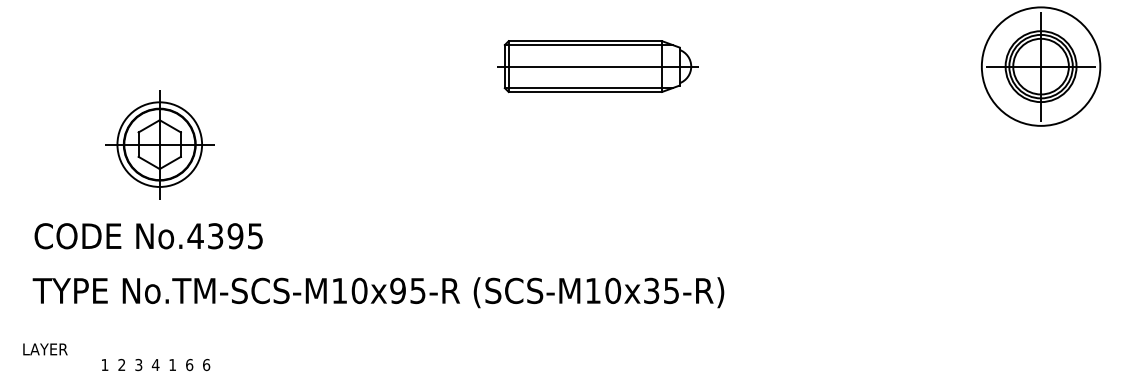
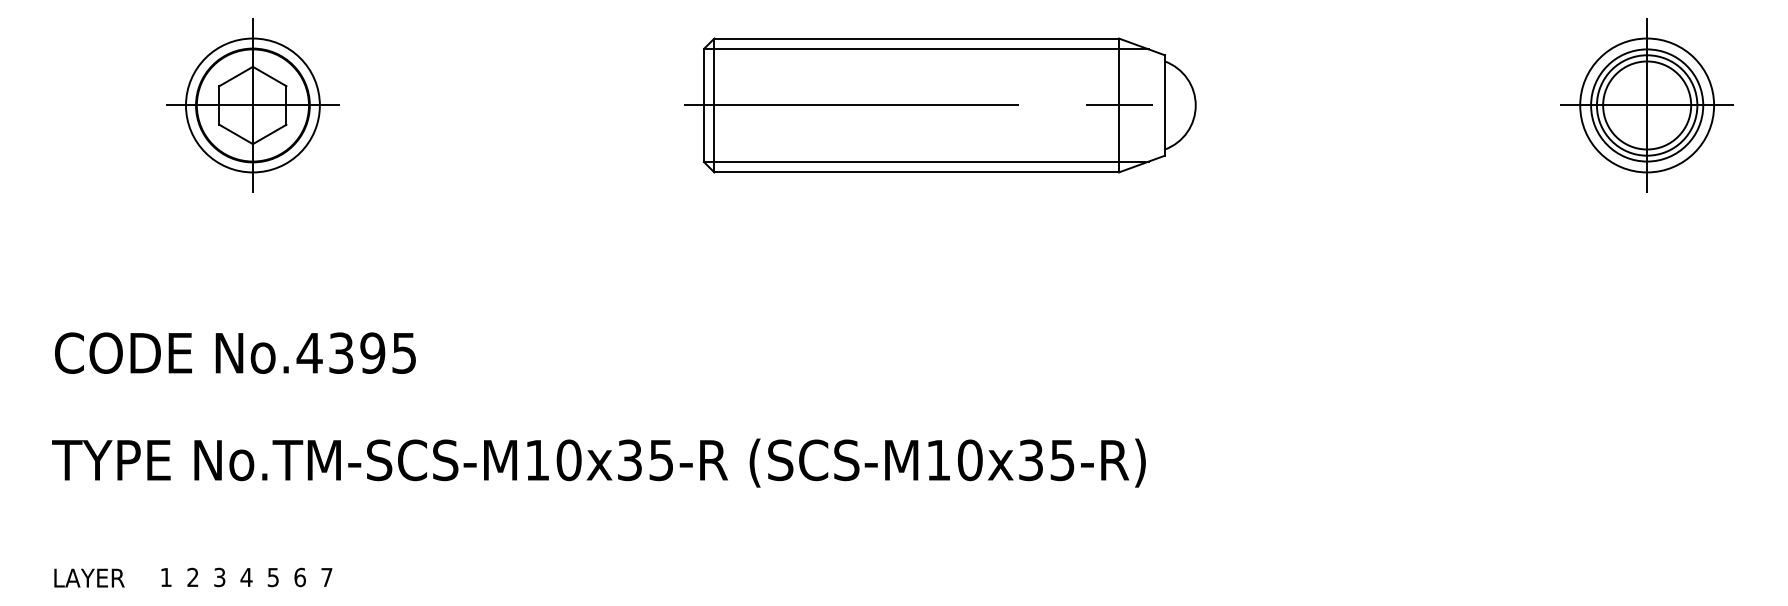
part: (594, 66) -> (940, 105), size x1.67
circle: (1040, 66) -> (1646, 105), size x0.71
part: (159, 144) -> (252, 105), moved
text: (148, 236) -> (235, 353), moved
text: (397, 290) -> (629, 459), No.TM-SCS-M10x95-R -> No.TM-SCS-M10x35-R
text: (45, 349) -> (89, 578), moved
text: (206, 364) -> (326, 576), 6 -> 7
text: (172, 365) -> (273, 578), 1 -> 5

